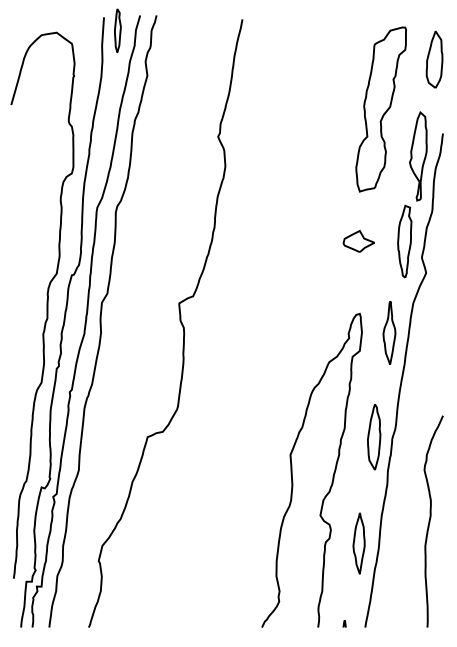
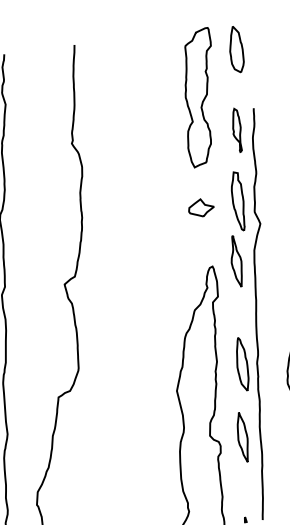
part: (418, 156) -> (237, 130), size x0.6
part: (389, 332) -> (236, 261), moved
part: (358, 543) -> (242, 437), moved

